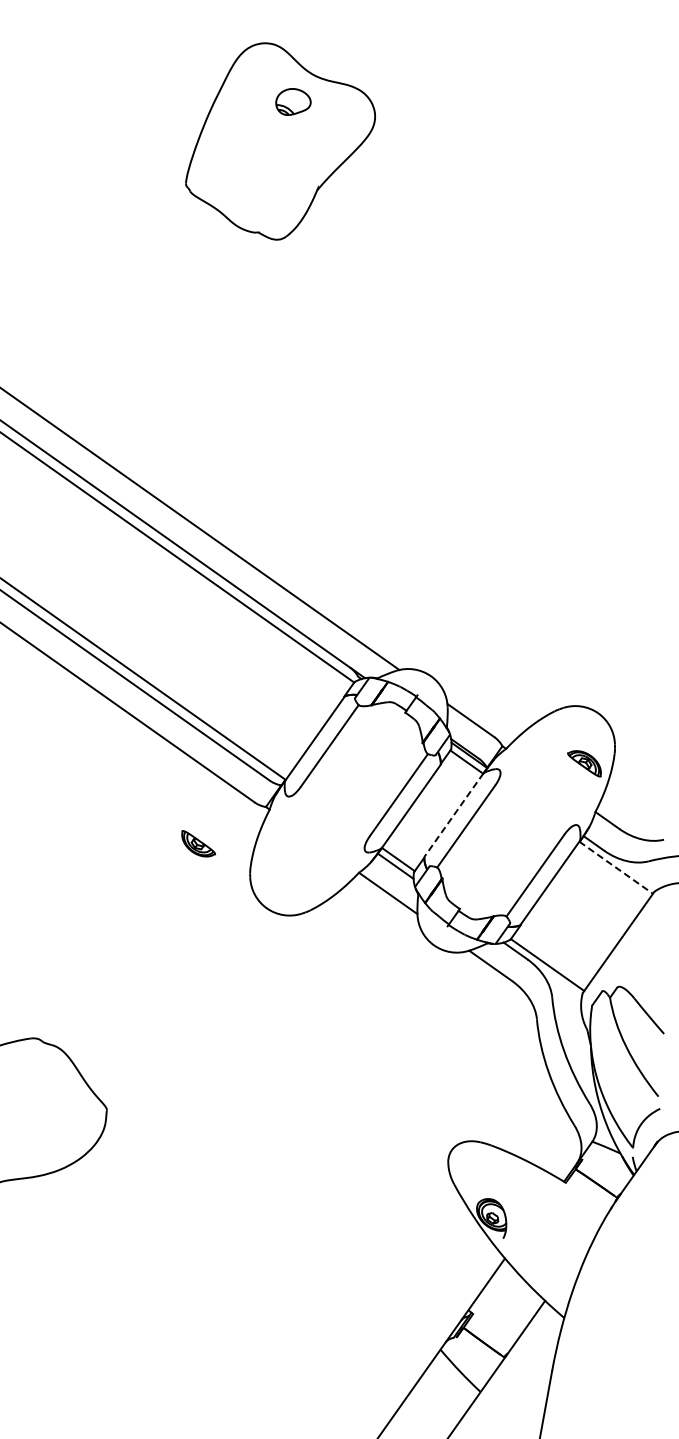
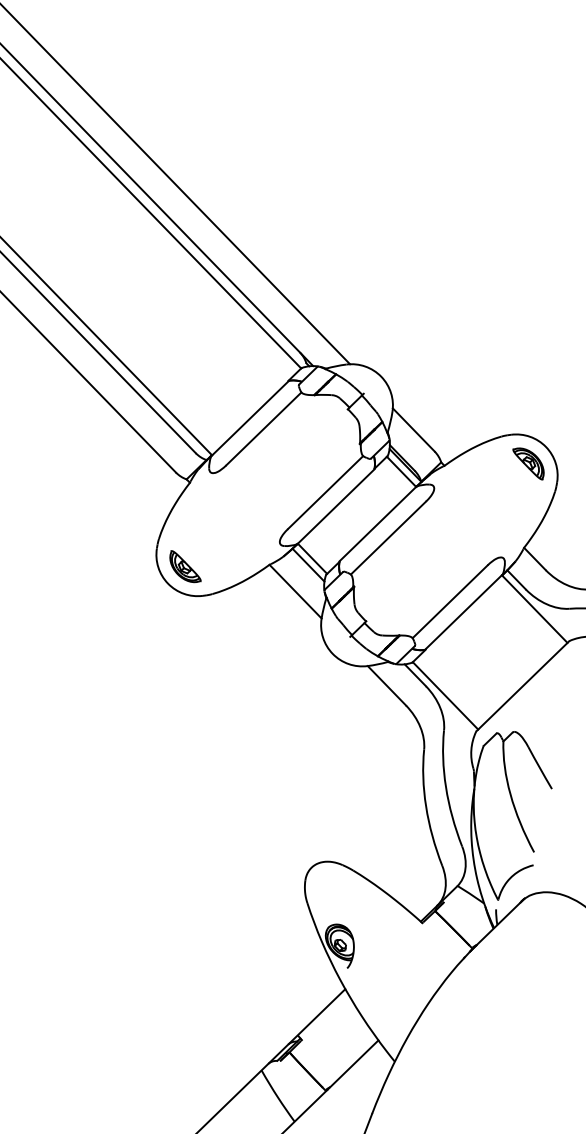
part: (584, 763) -> (528, 463), moved
line: (453, 815) -> (377, 524), dashed -> solid
part: (198, 843) -> (185, 566), moved
line: (616, 868) -> (534, 609), dashed -> solid

